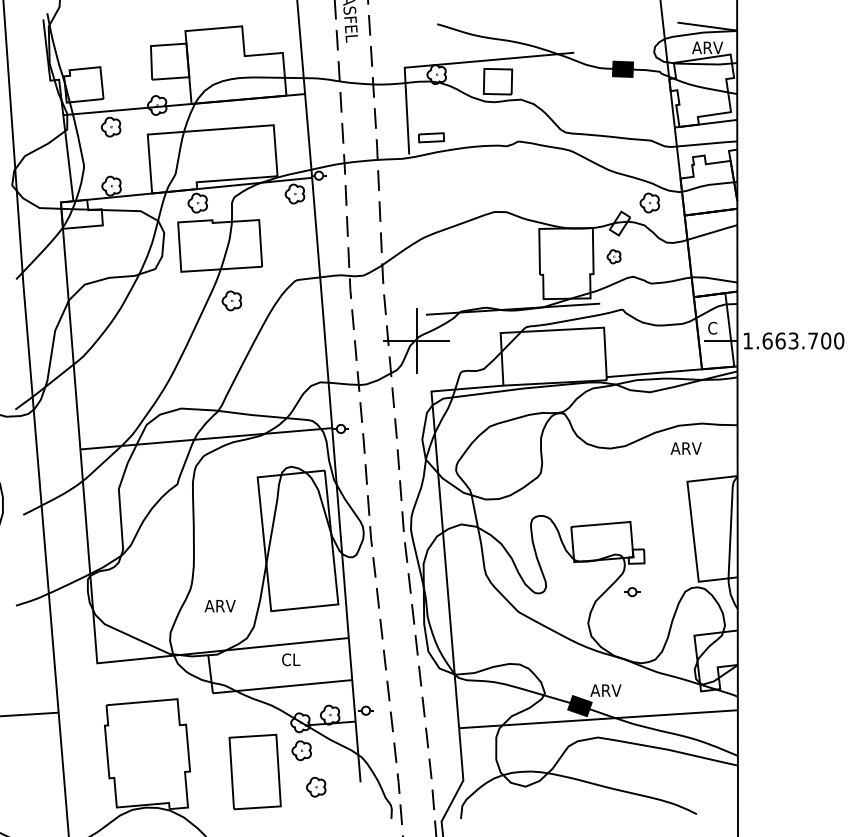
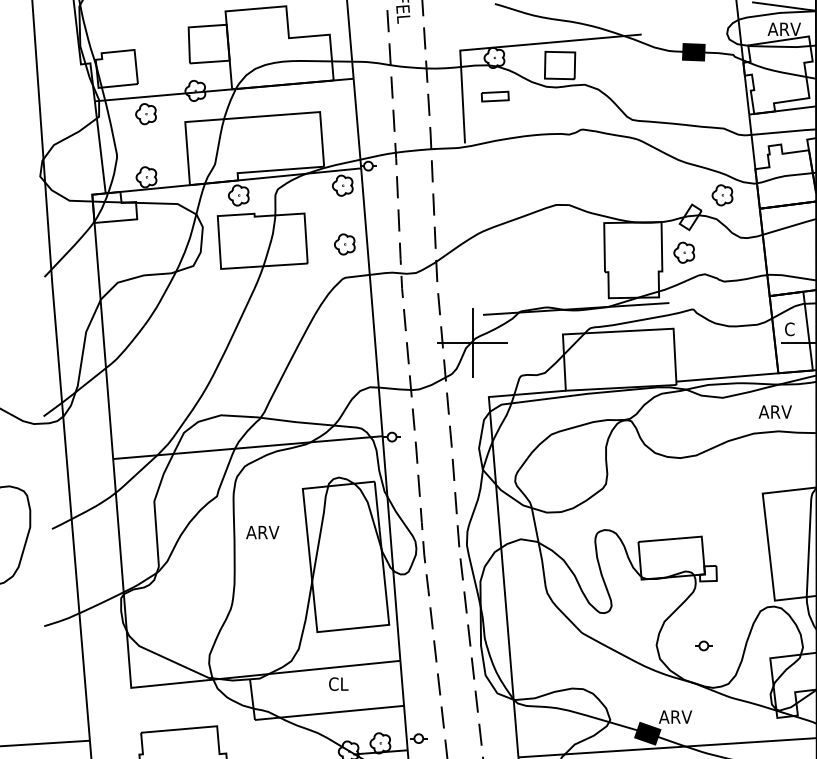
part: (431, 137) -> (495, 96), moved
part: (613, 256) -> (683, 252), size x1.43
part: (231, 300) -> (344, 244), moved
text: (685, 448) -> (774, 412), moved
part: (632, 592) -> (703, 646), moved
text: (219, 606) -> (262, 532), moved

